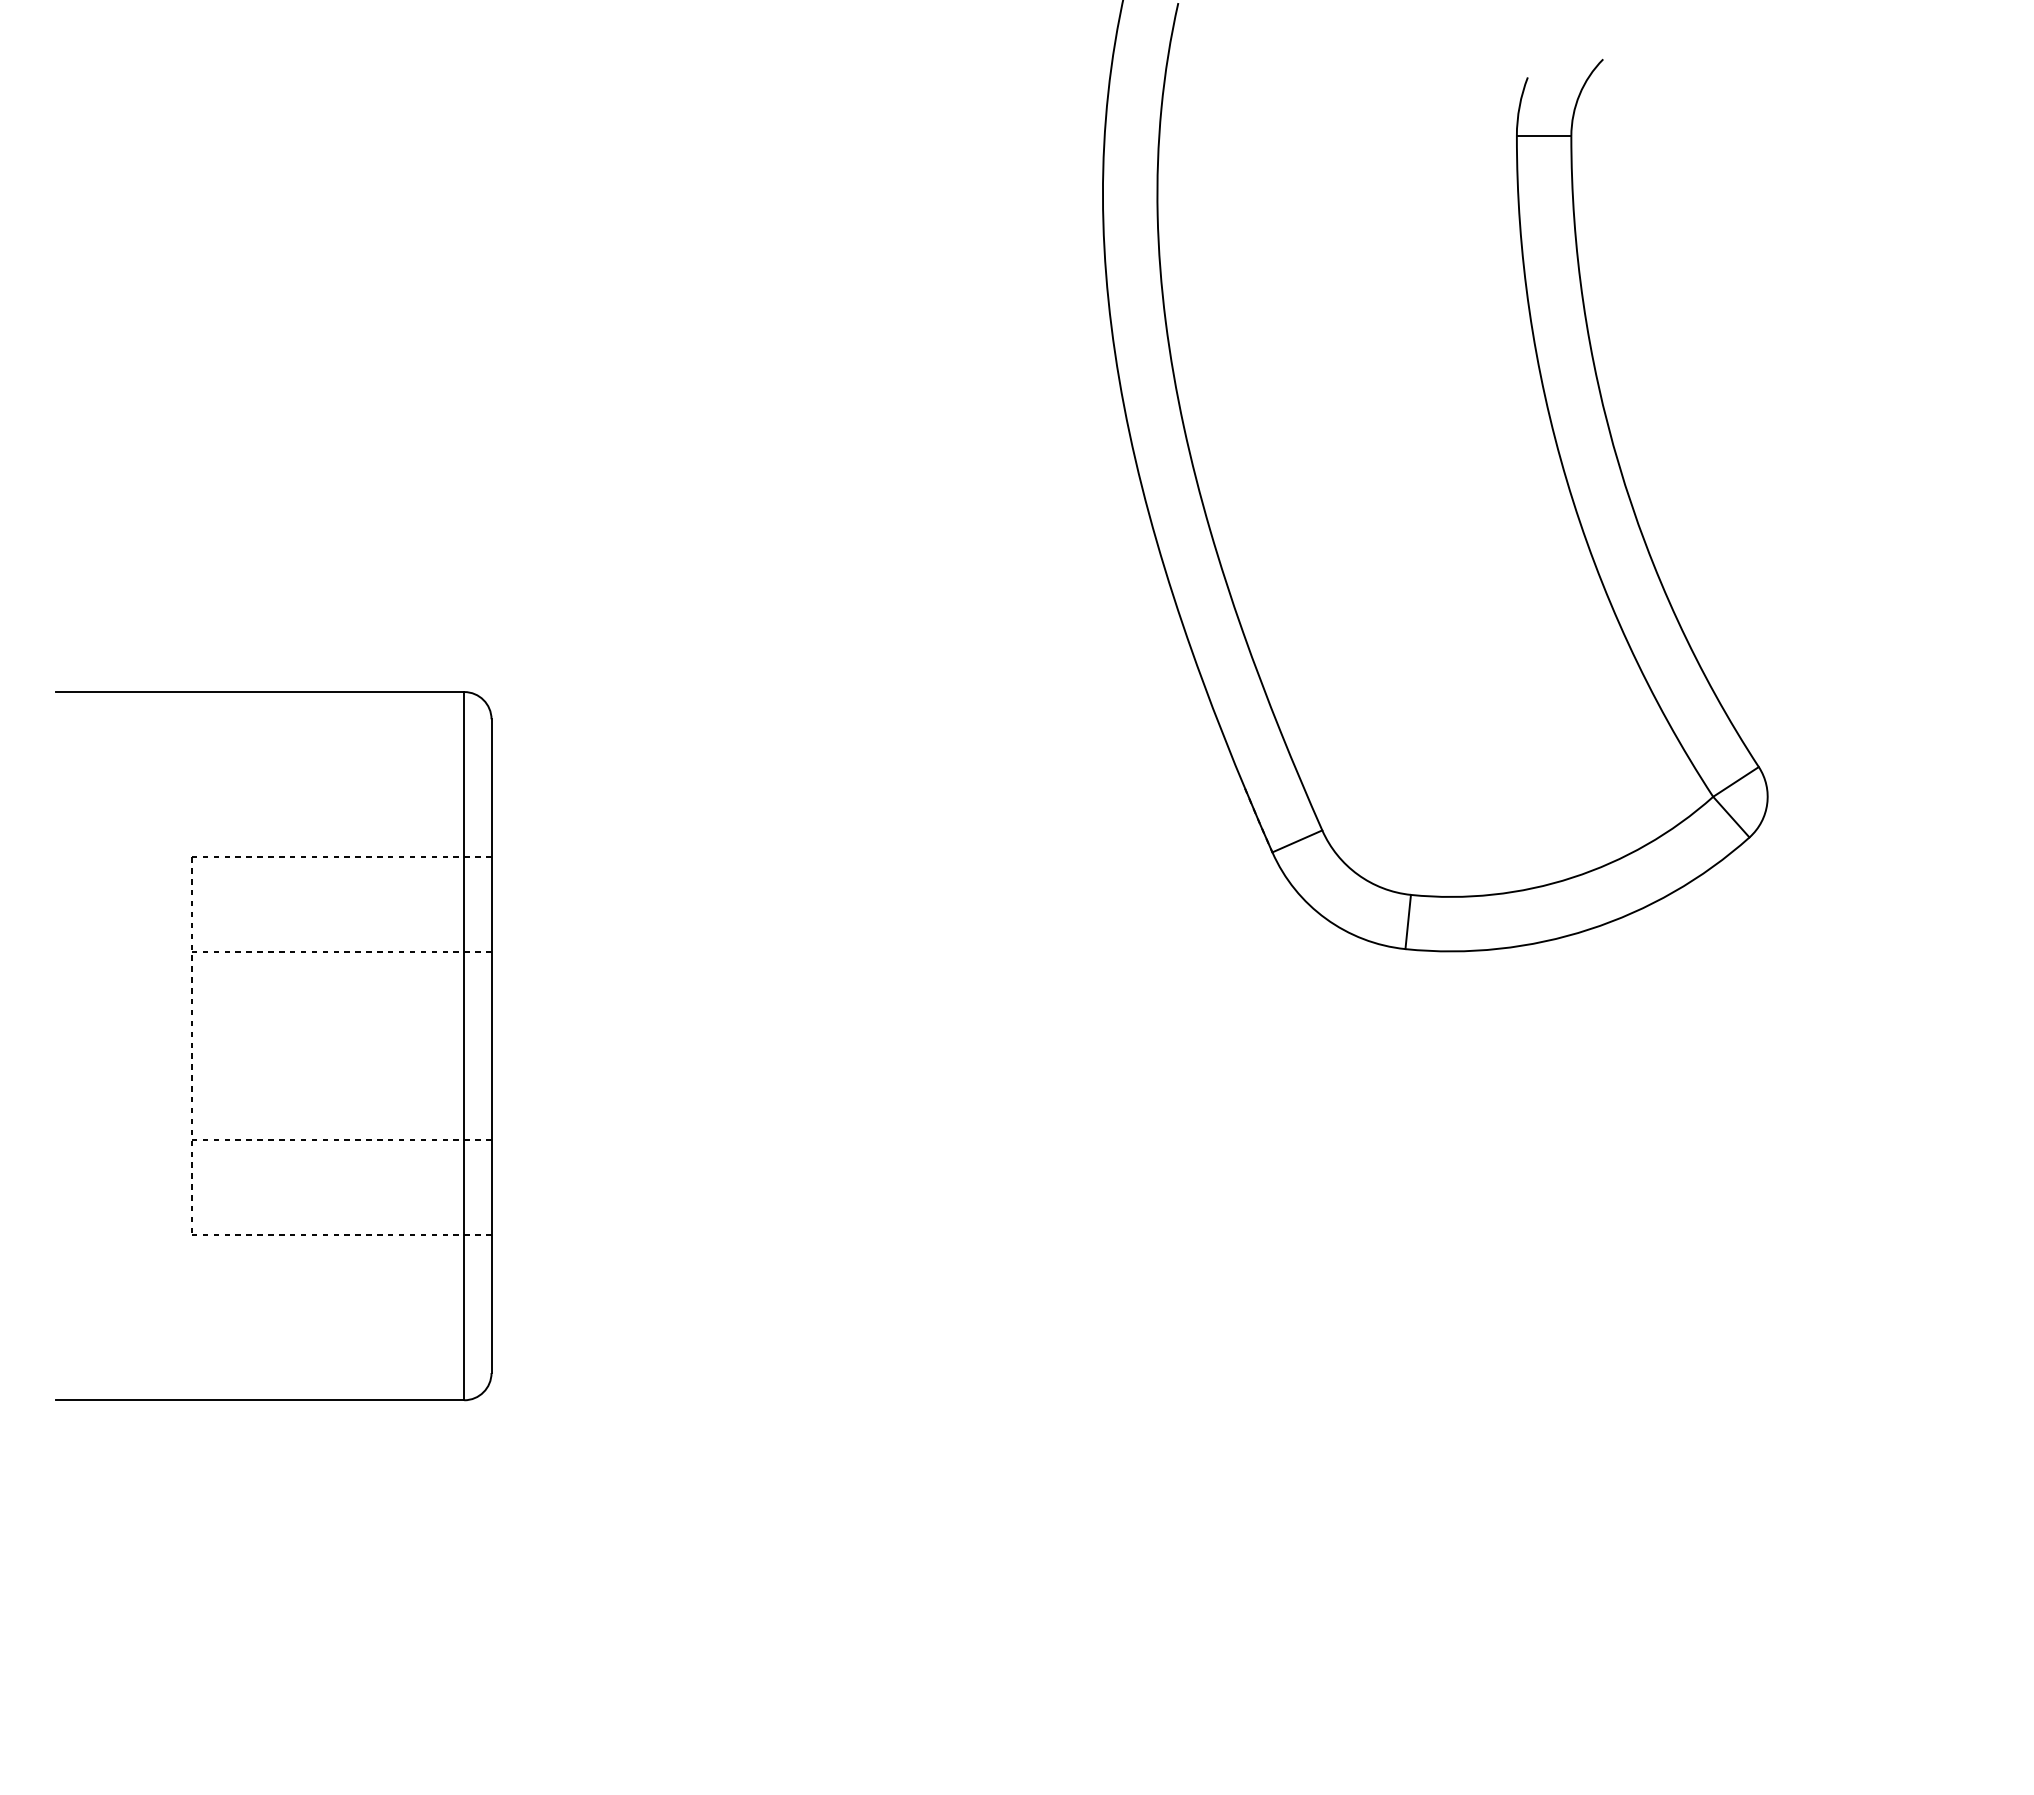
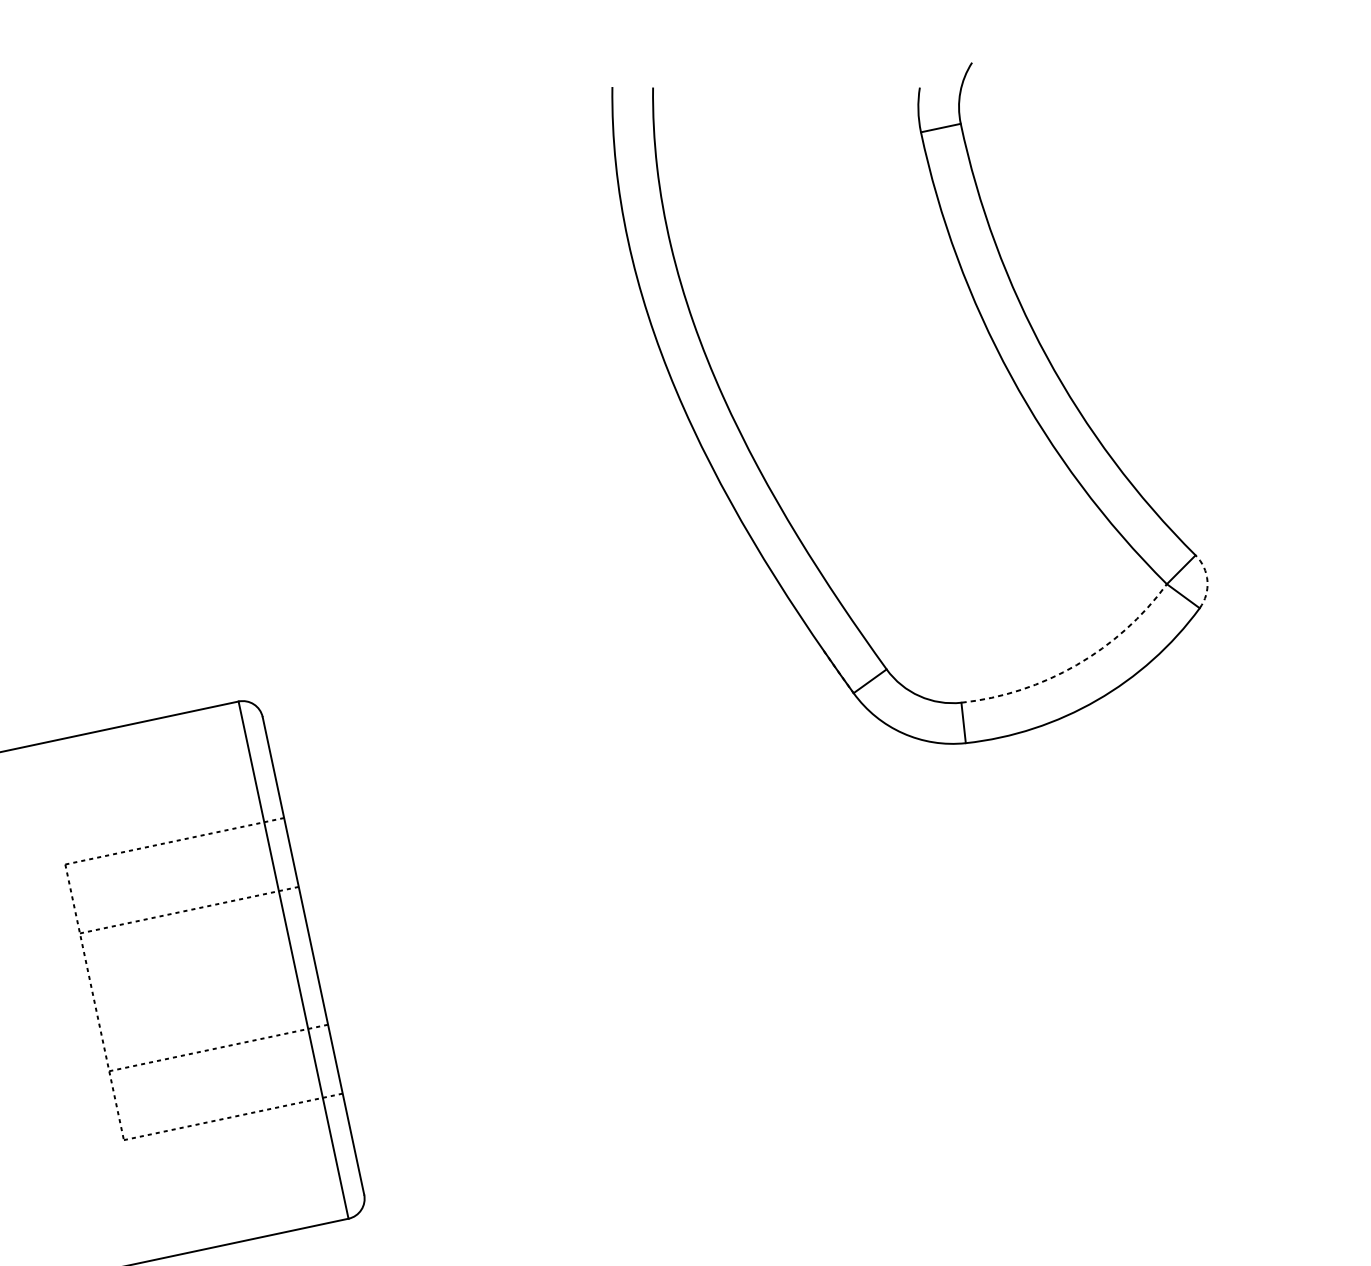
arc: (1767, 803) -> (1207, 580), solid -> dashed
arc: (1572, 877) -> (1076, 664), solid -> dashed

